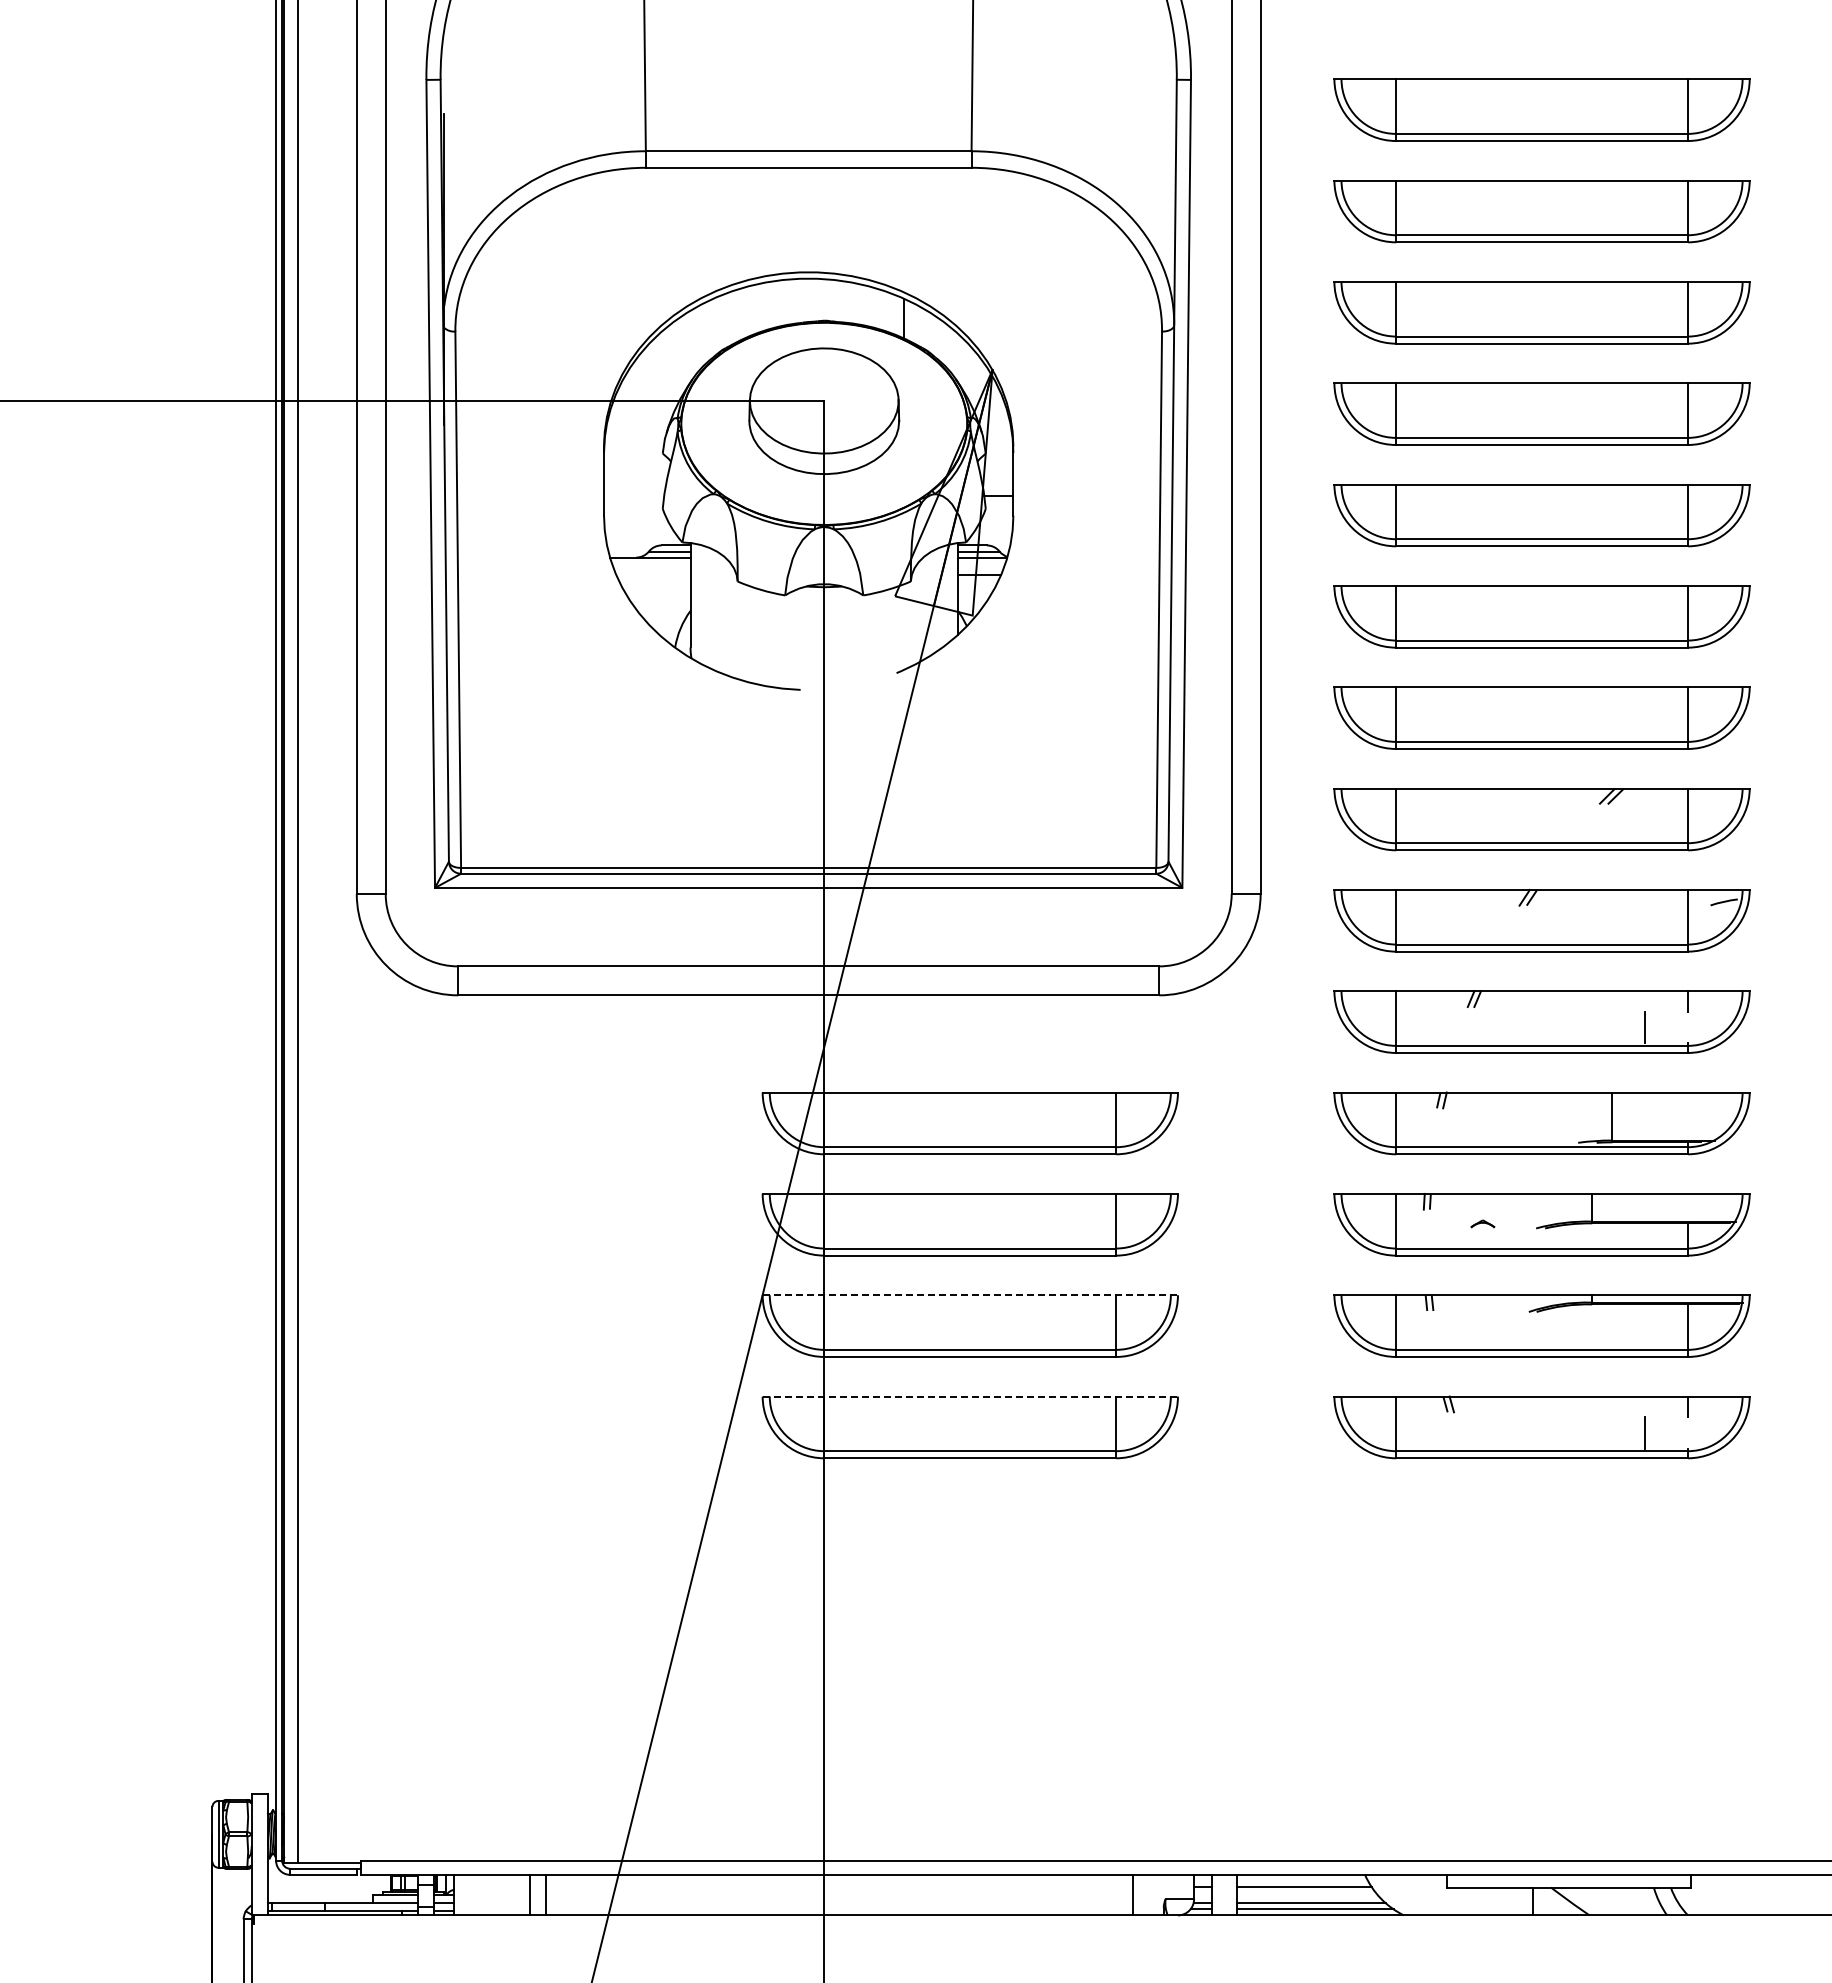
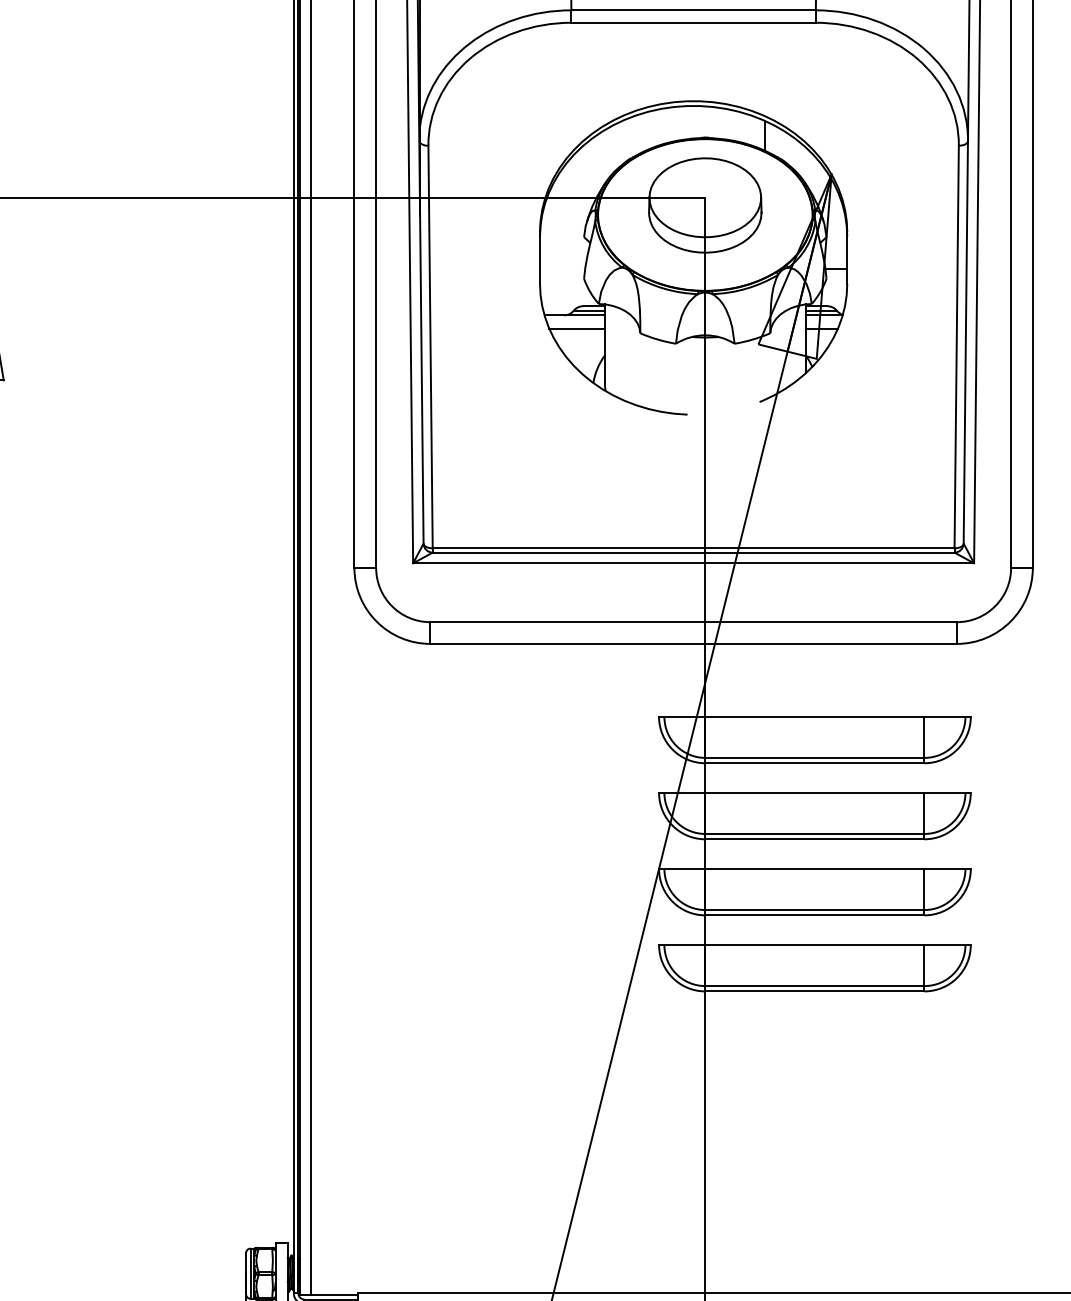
line: (653, 575) -> (577, 328), added
line: (970, 1295) -> (815, 869), dashed -> solid
line: (970, 1396) -> (815, 945), dashed -> solid

